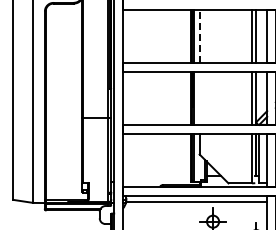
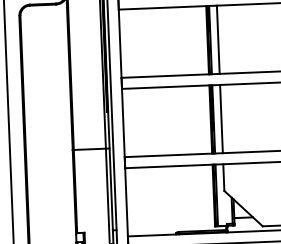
line: (199, 36) -> (218, 40), dashed -> solid
line: (199, 97) -> (221, 118), added

